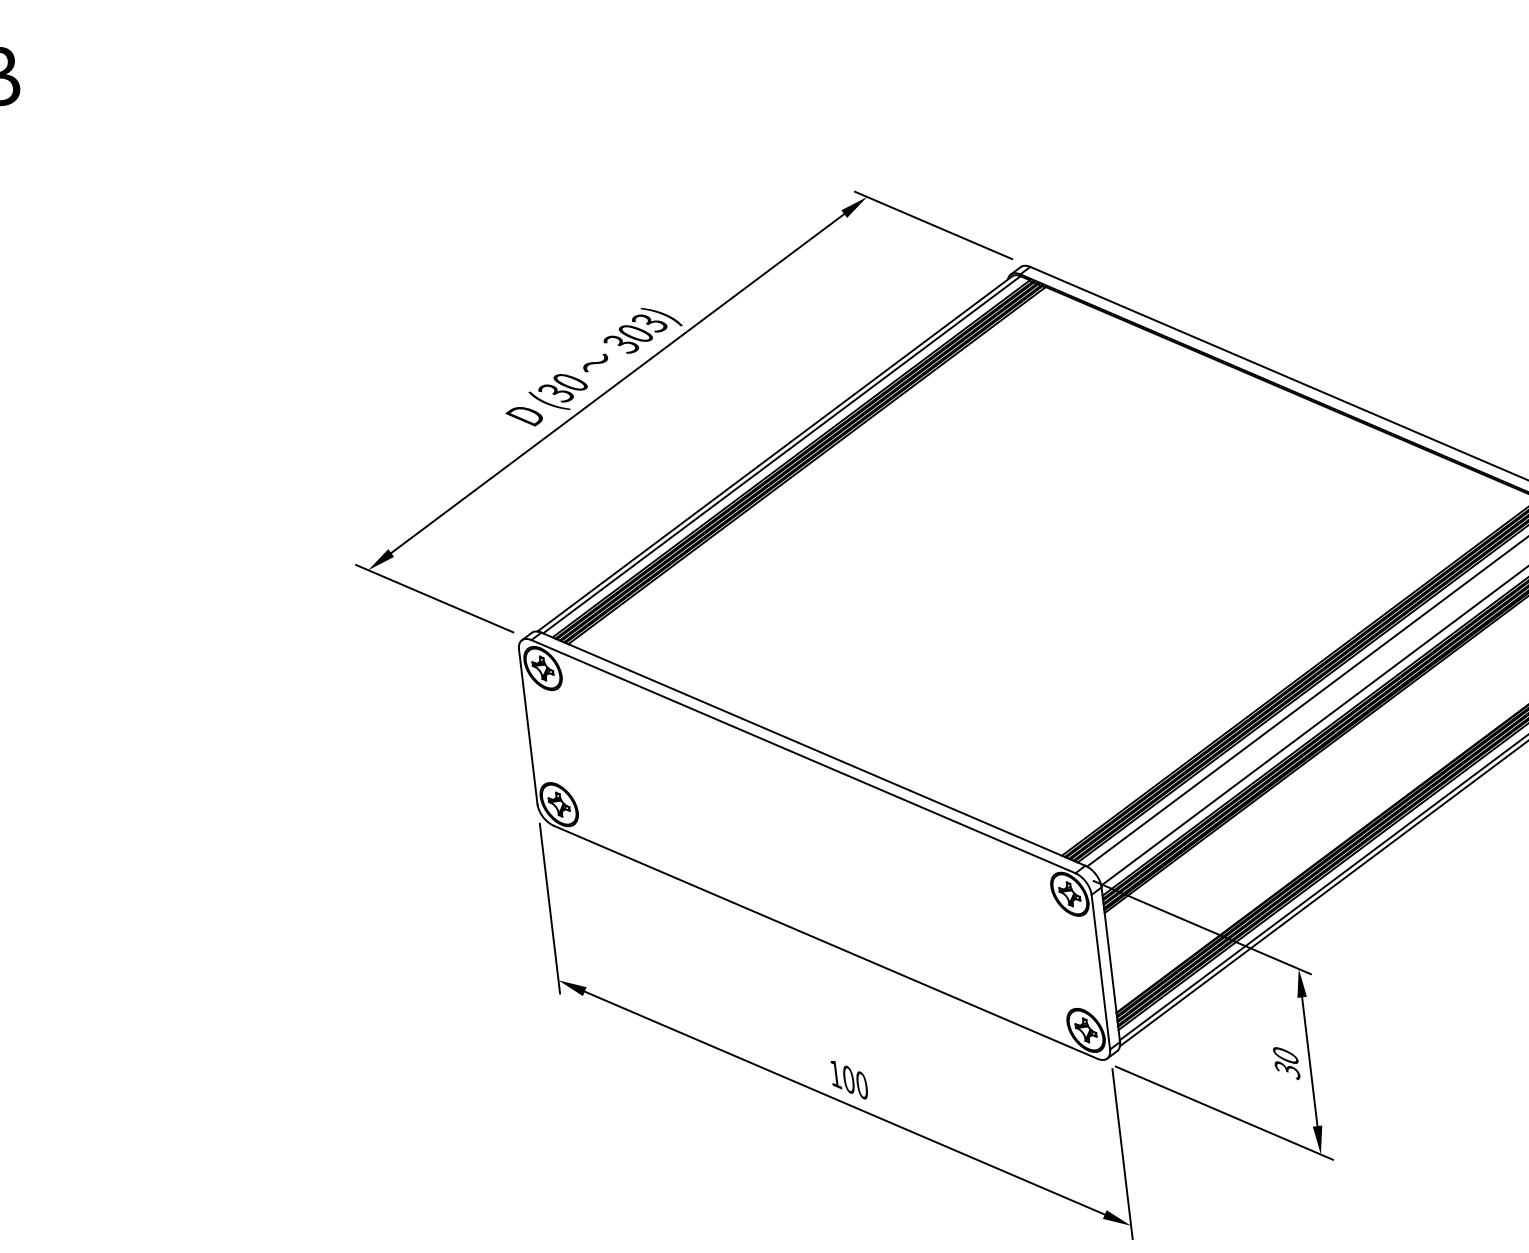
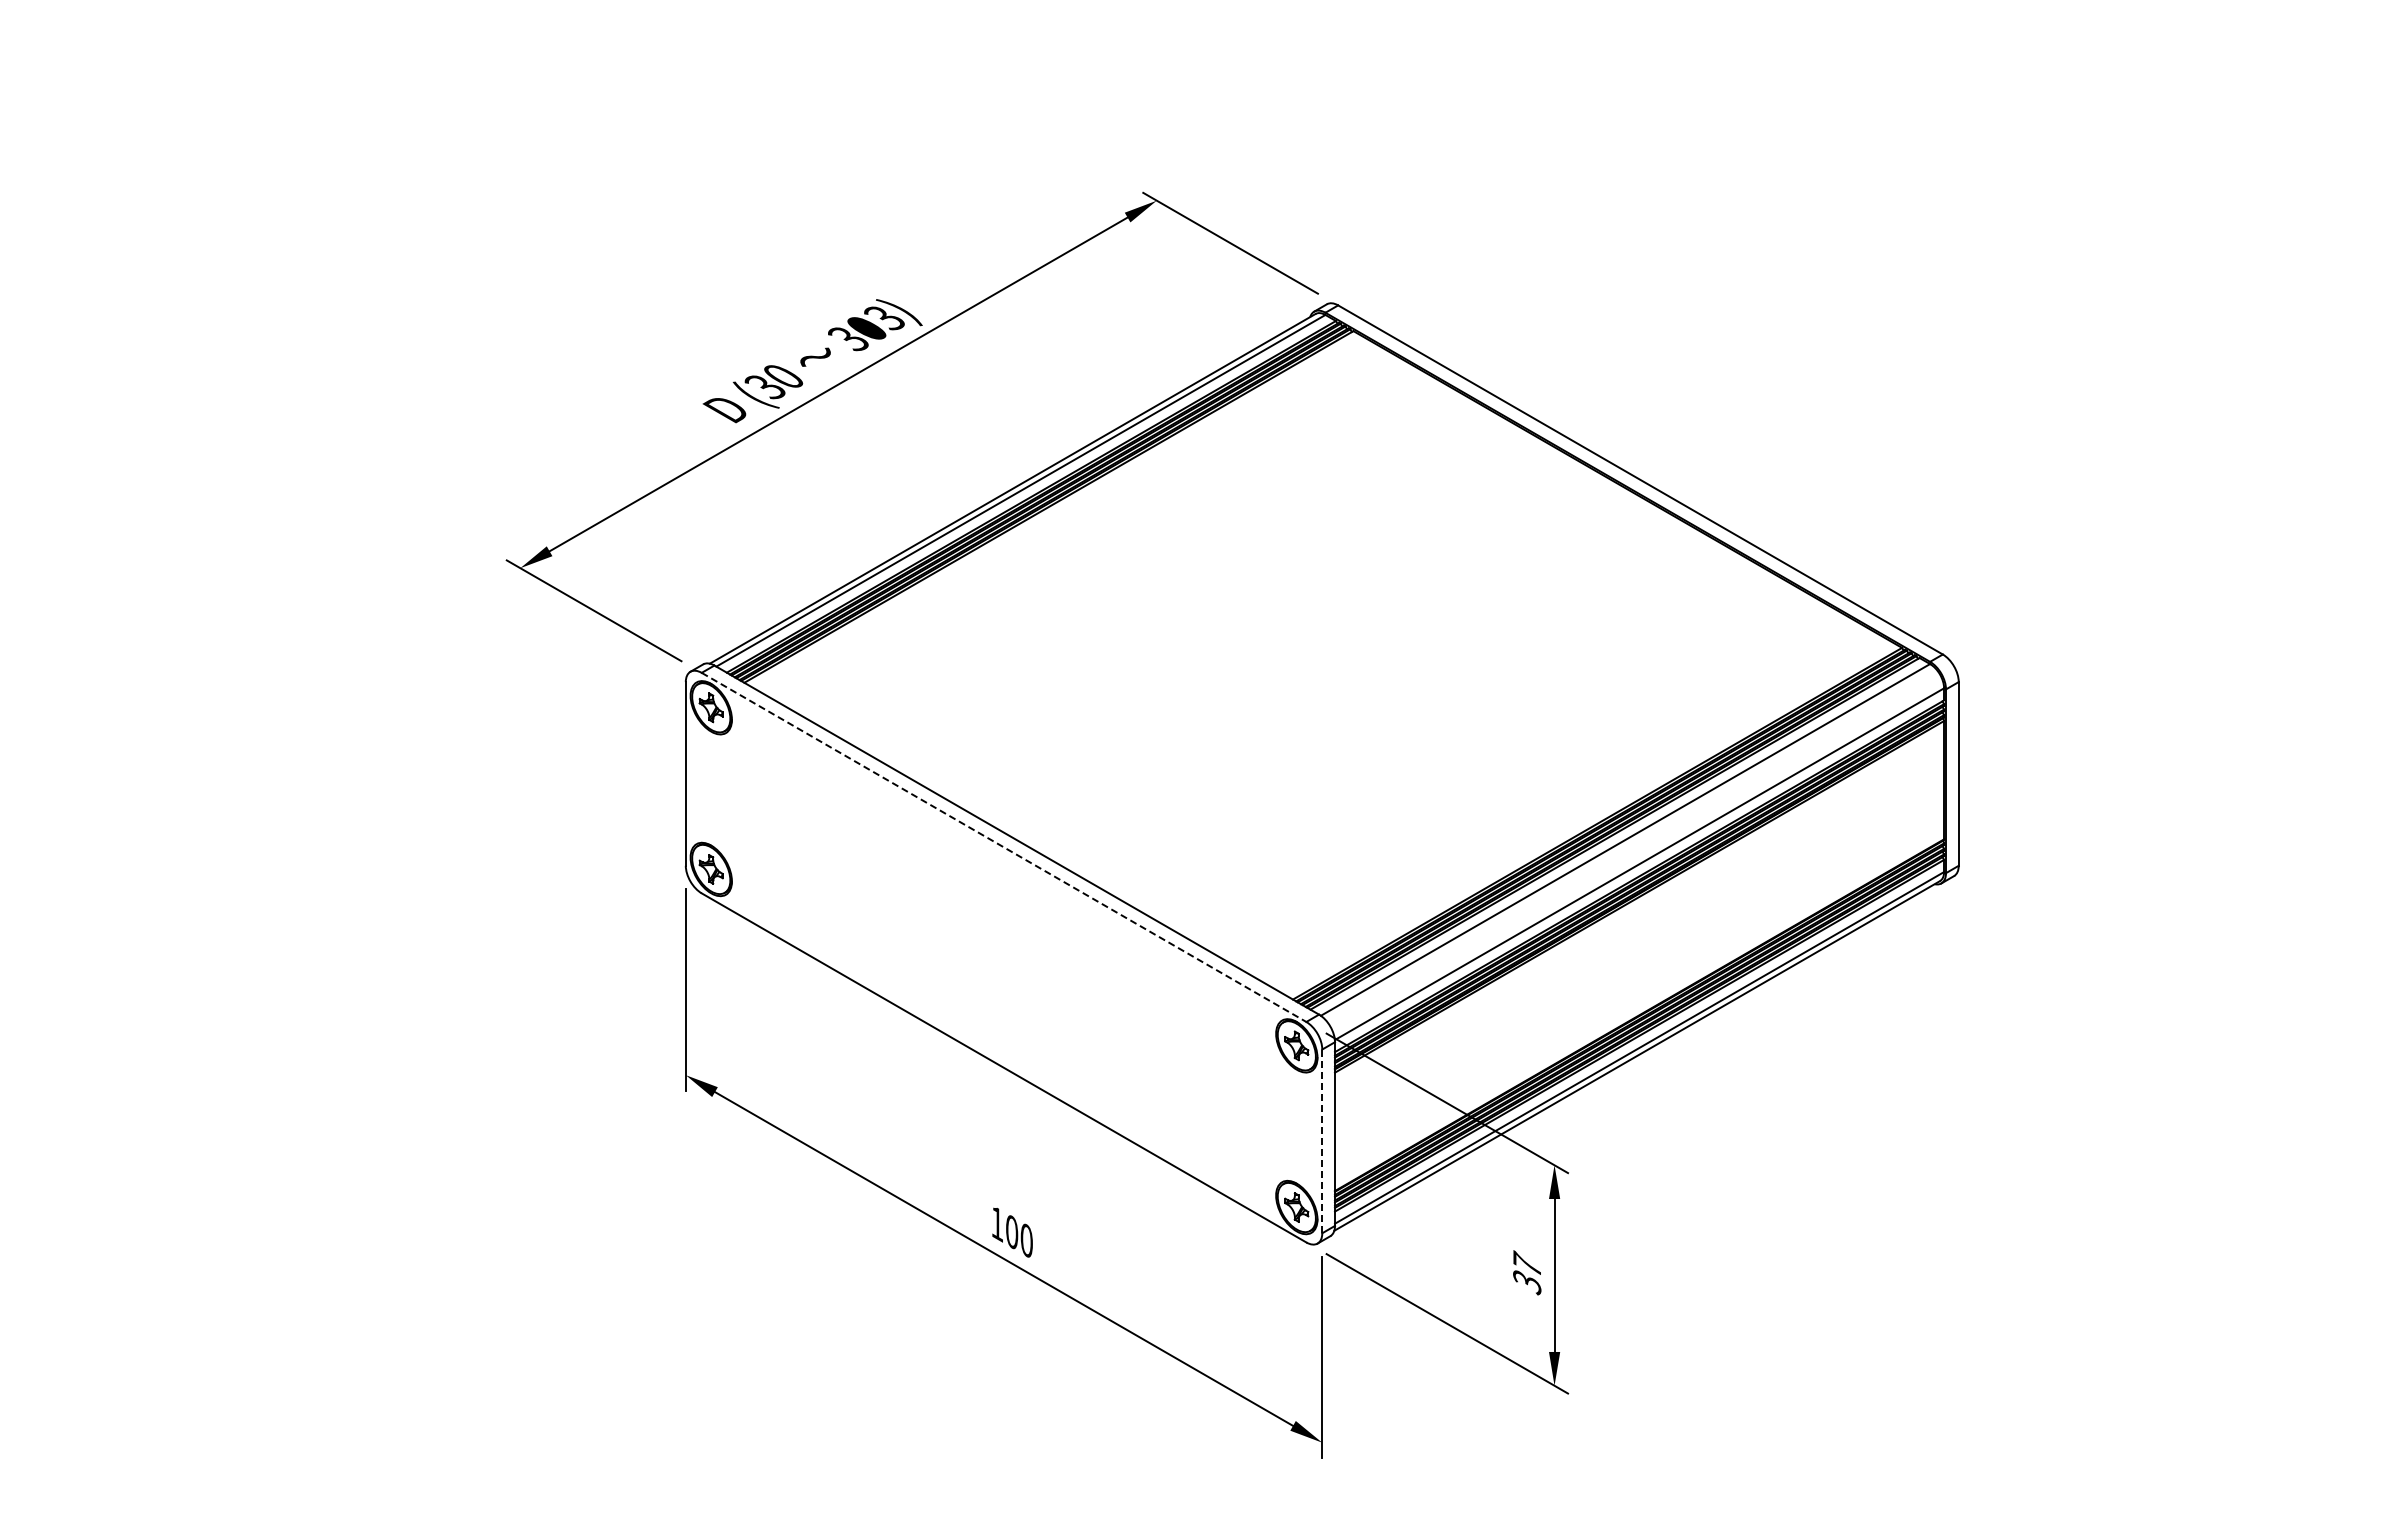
line: (803, 756) -> (1004, 847), solid -> dashed
line: (1101, 972) -> (1322, 1141), solid -> dashed
text: (1285, 1054) -> (1527, 1263), 30 -> 37

